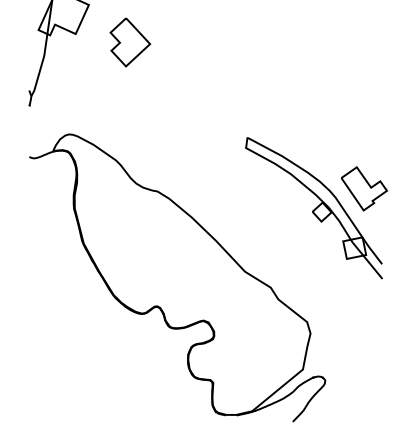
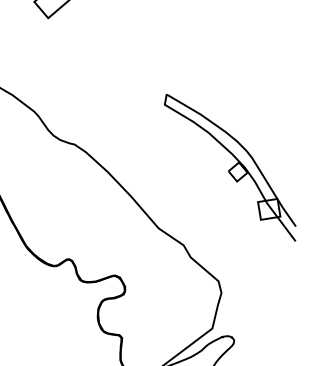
part: (363, 188) -> (280, 150), removed

